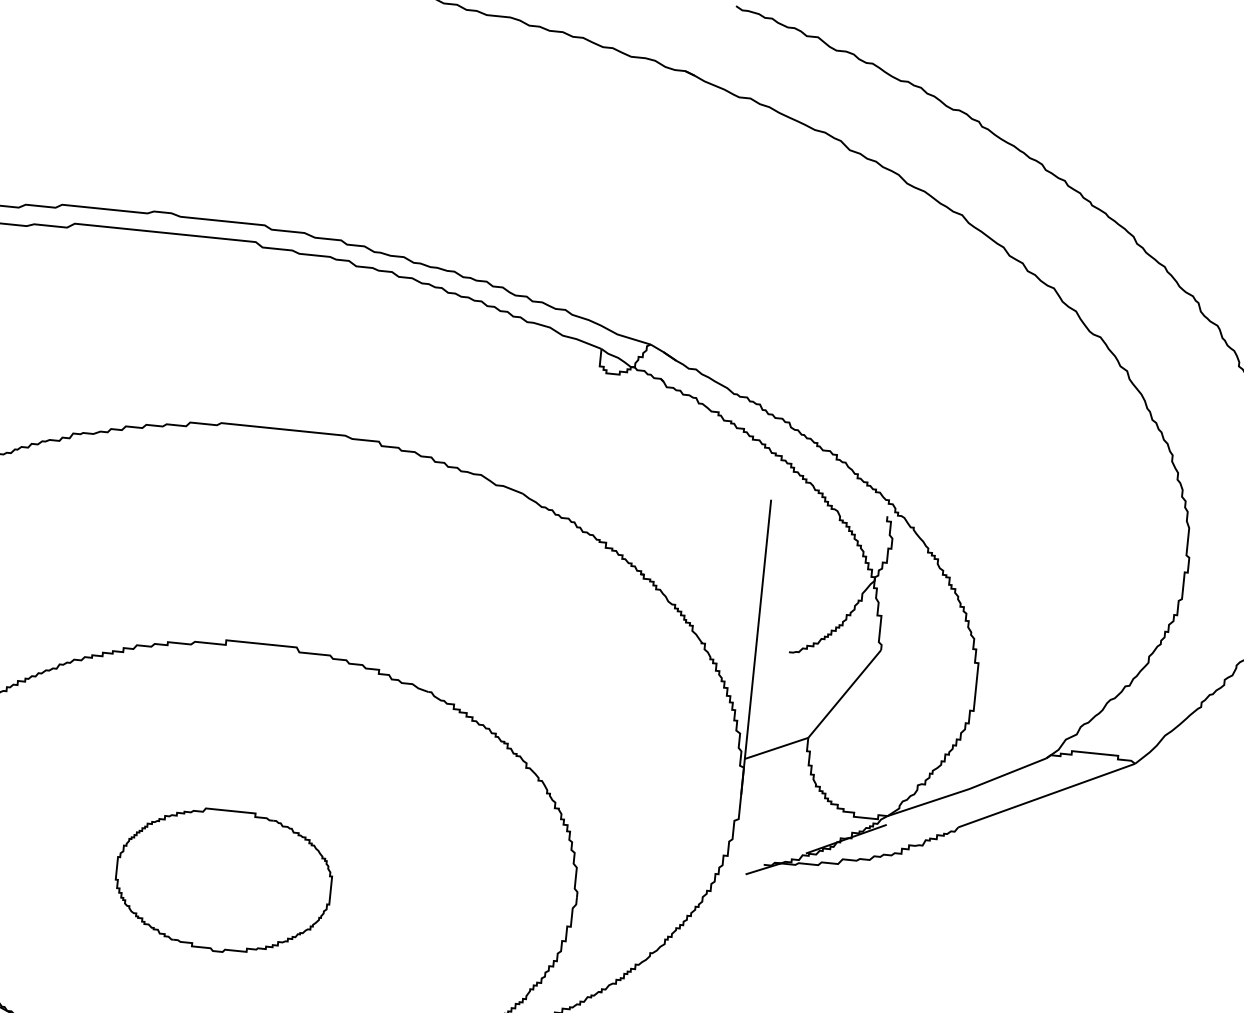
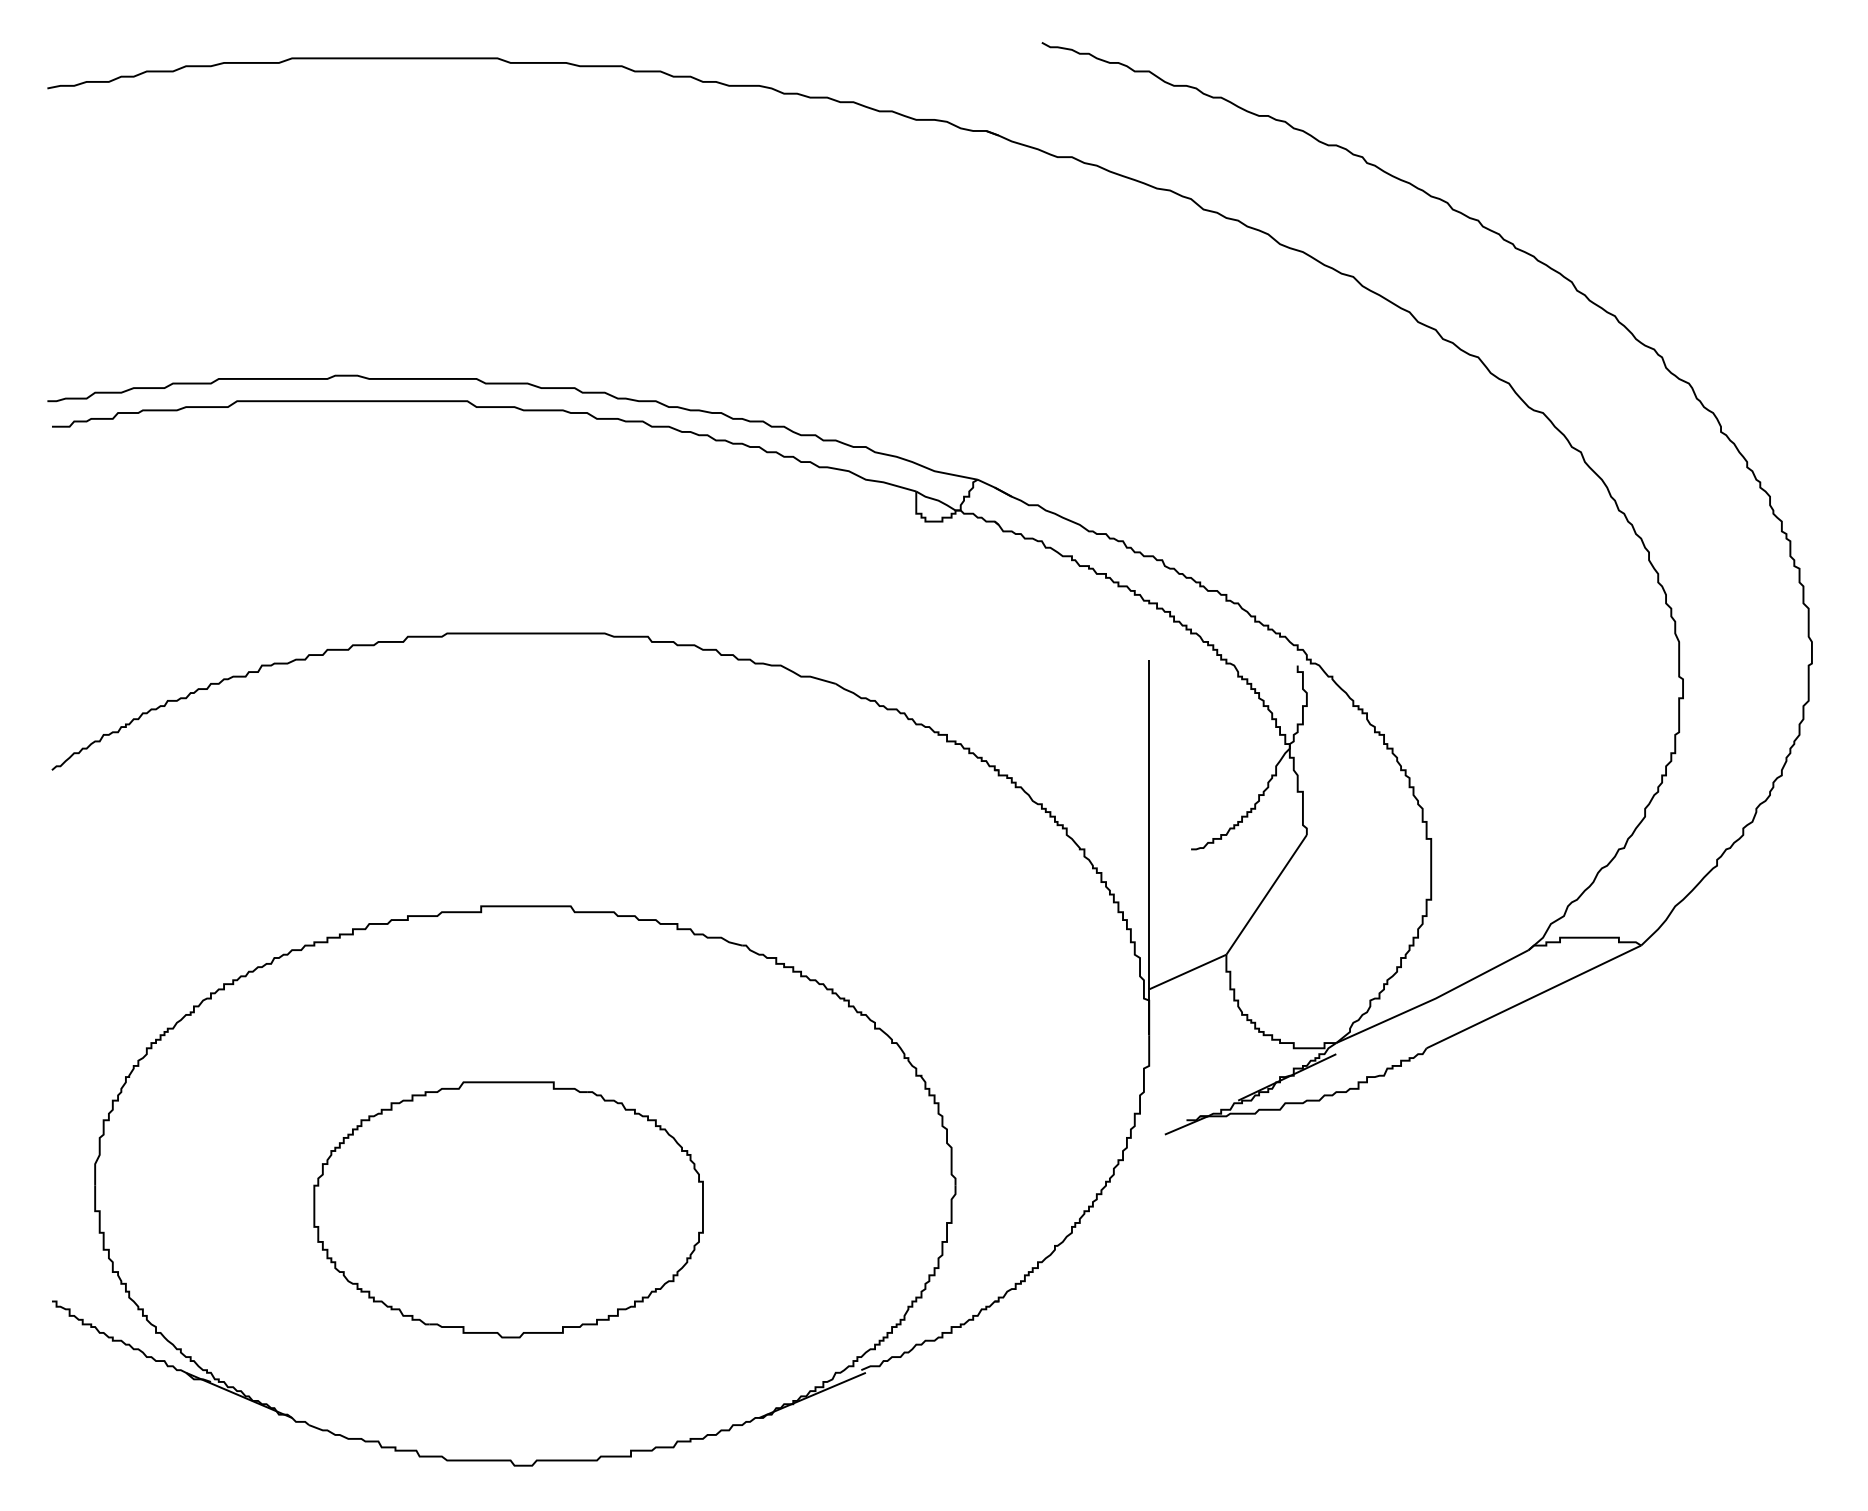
part: (223, 880) -> (508, 1209), size x1.43

